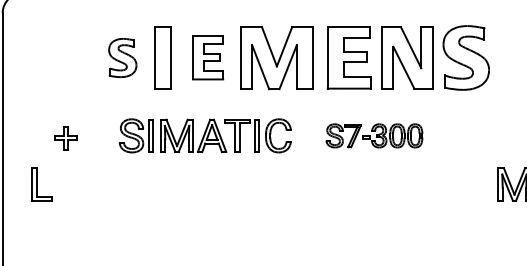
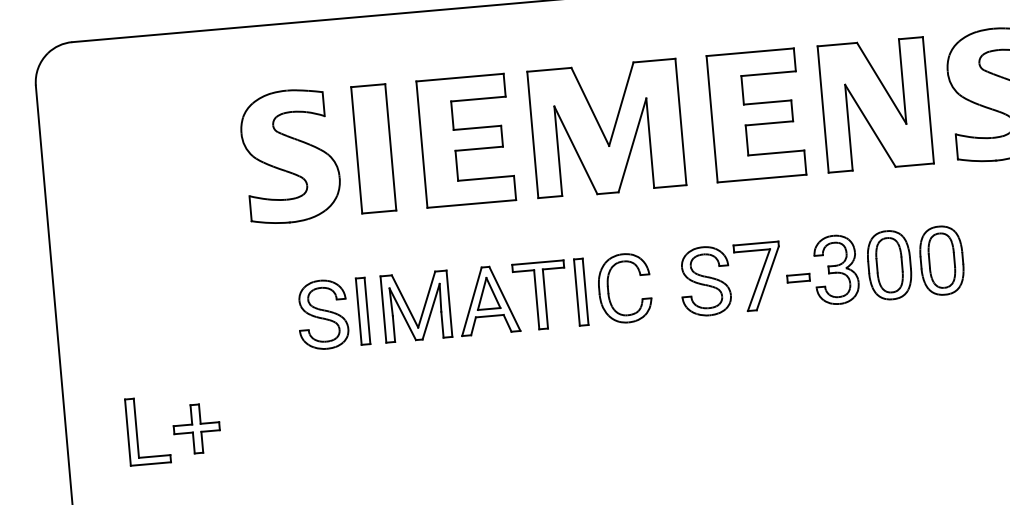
part: (122, 57) -> (290, 155), size x1.67
part: (207, 57) -> (464, 140), size x1.43
part: (374, 135) -> (822, 270), size x1.43
part: (65, 138) -> (196, 428), moved

